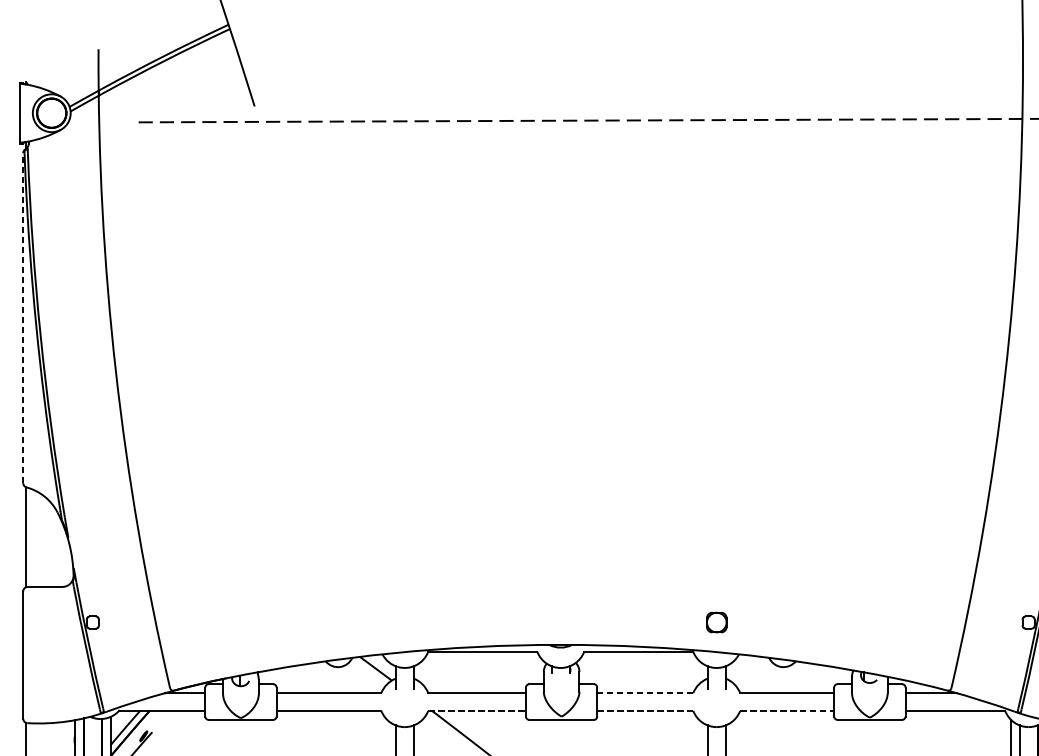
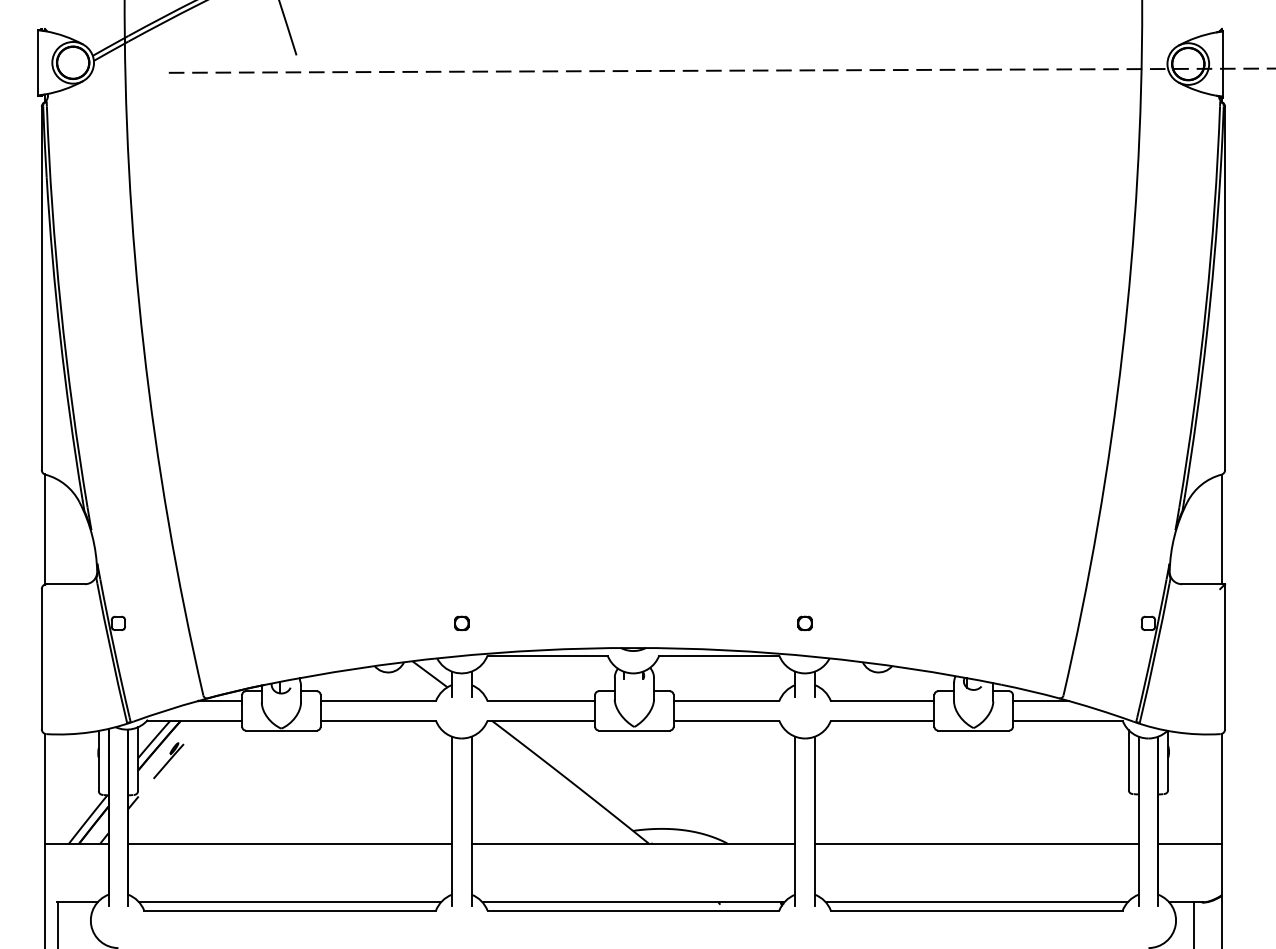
line: (22, 318) -> (41, 288), dashed -> solid
part: (404, 622) -> (461, 623), added
part: (716, 622) -> (804, 623), size x0.62
line: (645, 693) -> (726, 701), dashed -> solid
line: (477, 710) -> (541, 720), dashed -> solid
line: (645, 710) -> (726, 720), dashed -> solid
line: (787, 710) -> (882, 720), dashed -> solid

